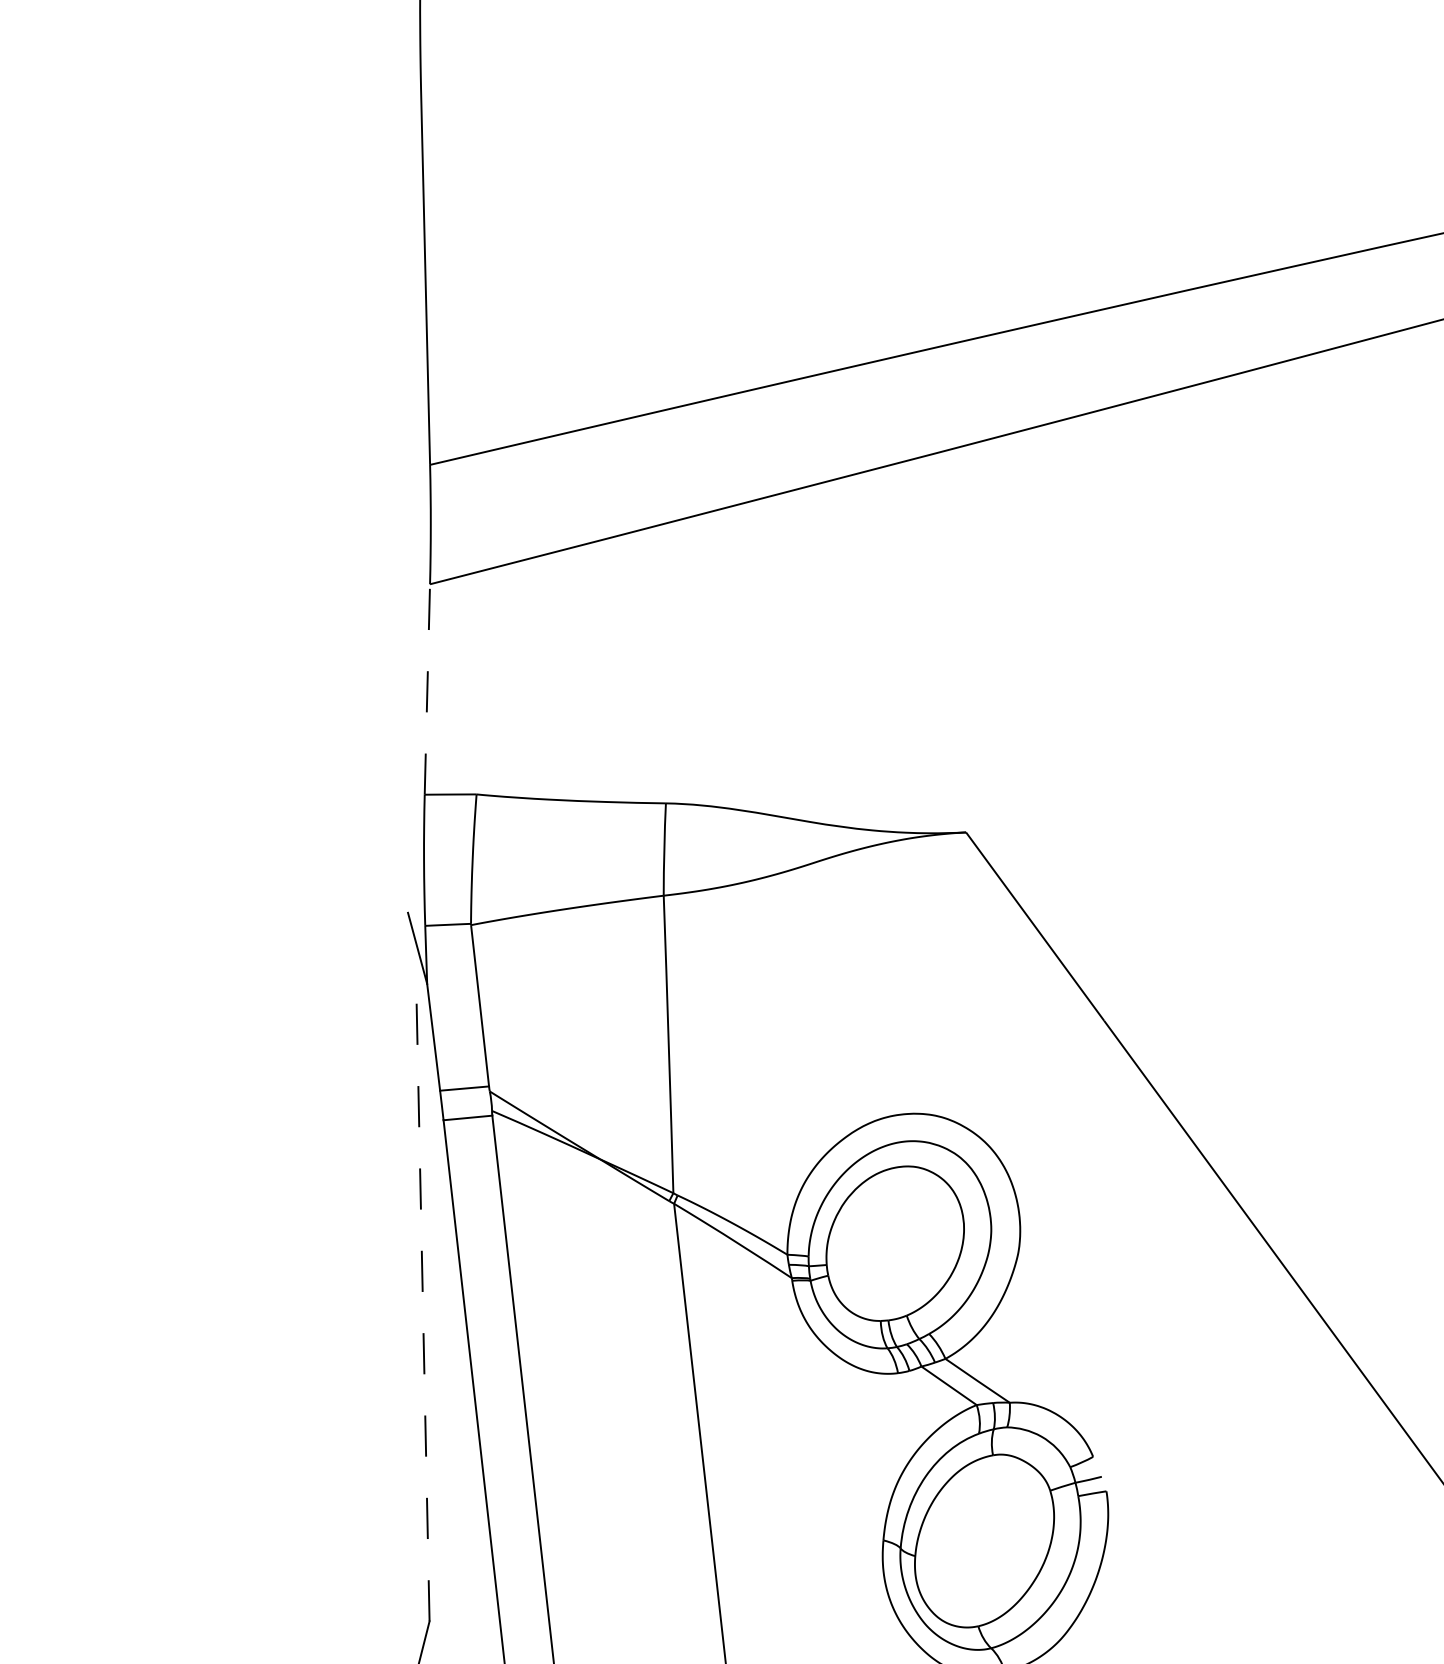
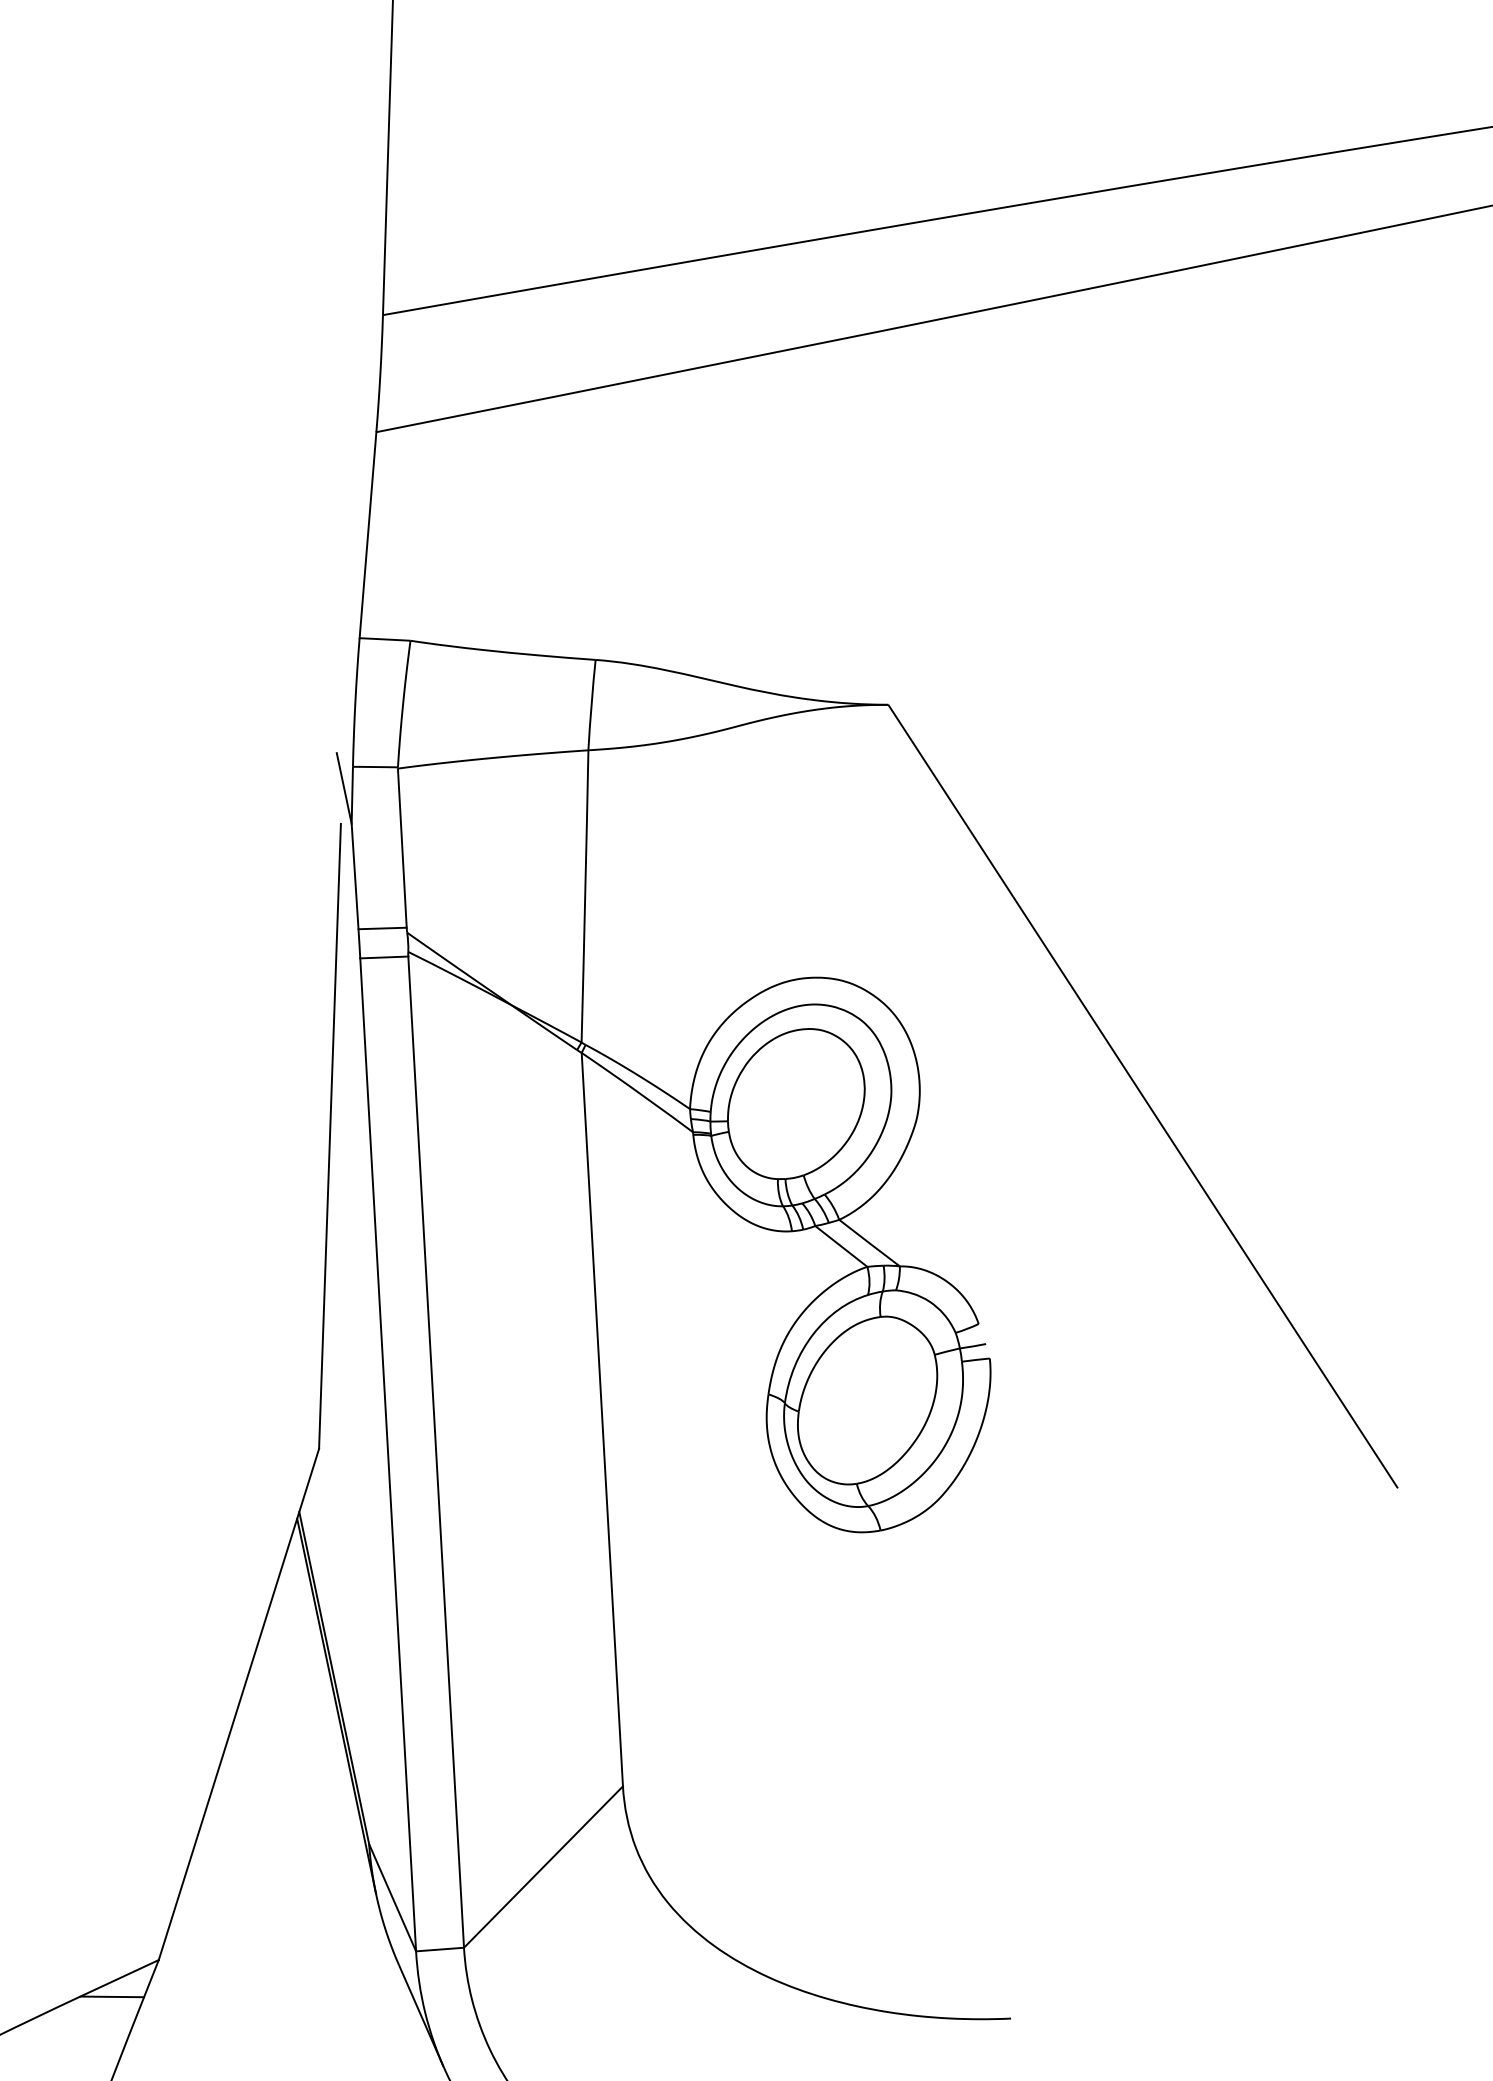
line: (427, 688) -> (368, 534), dashed -> solid
line: (422, 1303) -> (329, 1136), dashed -> solid

